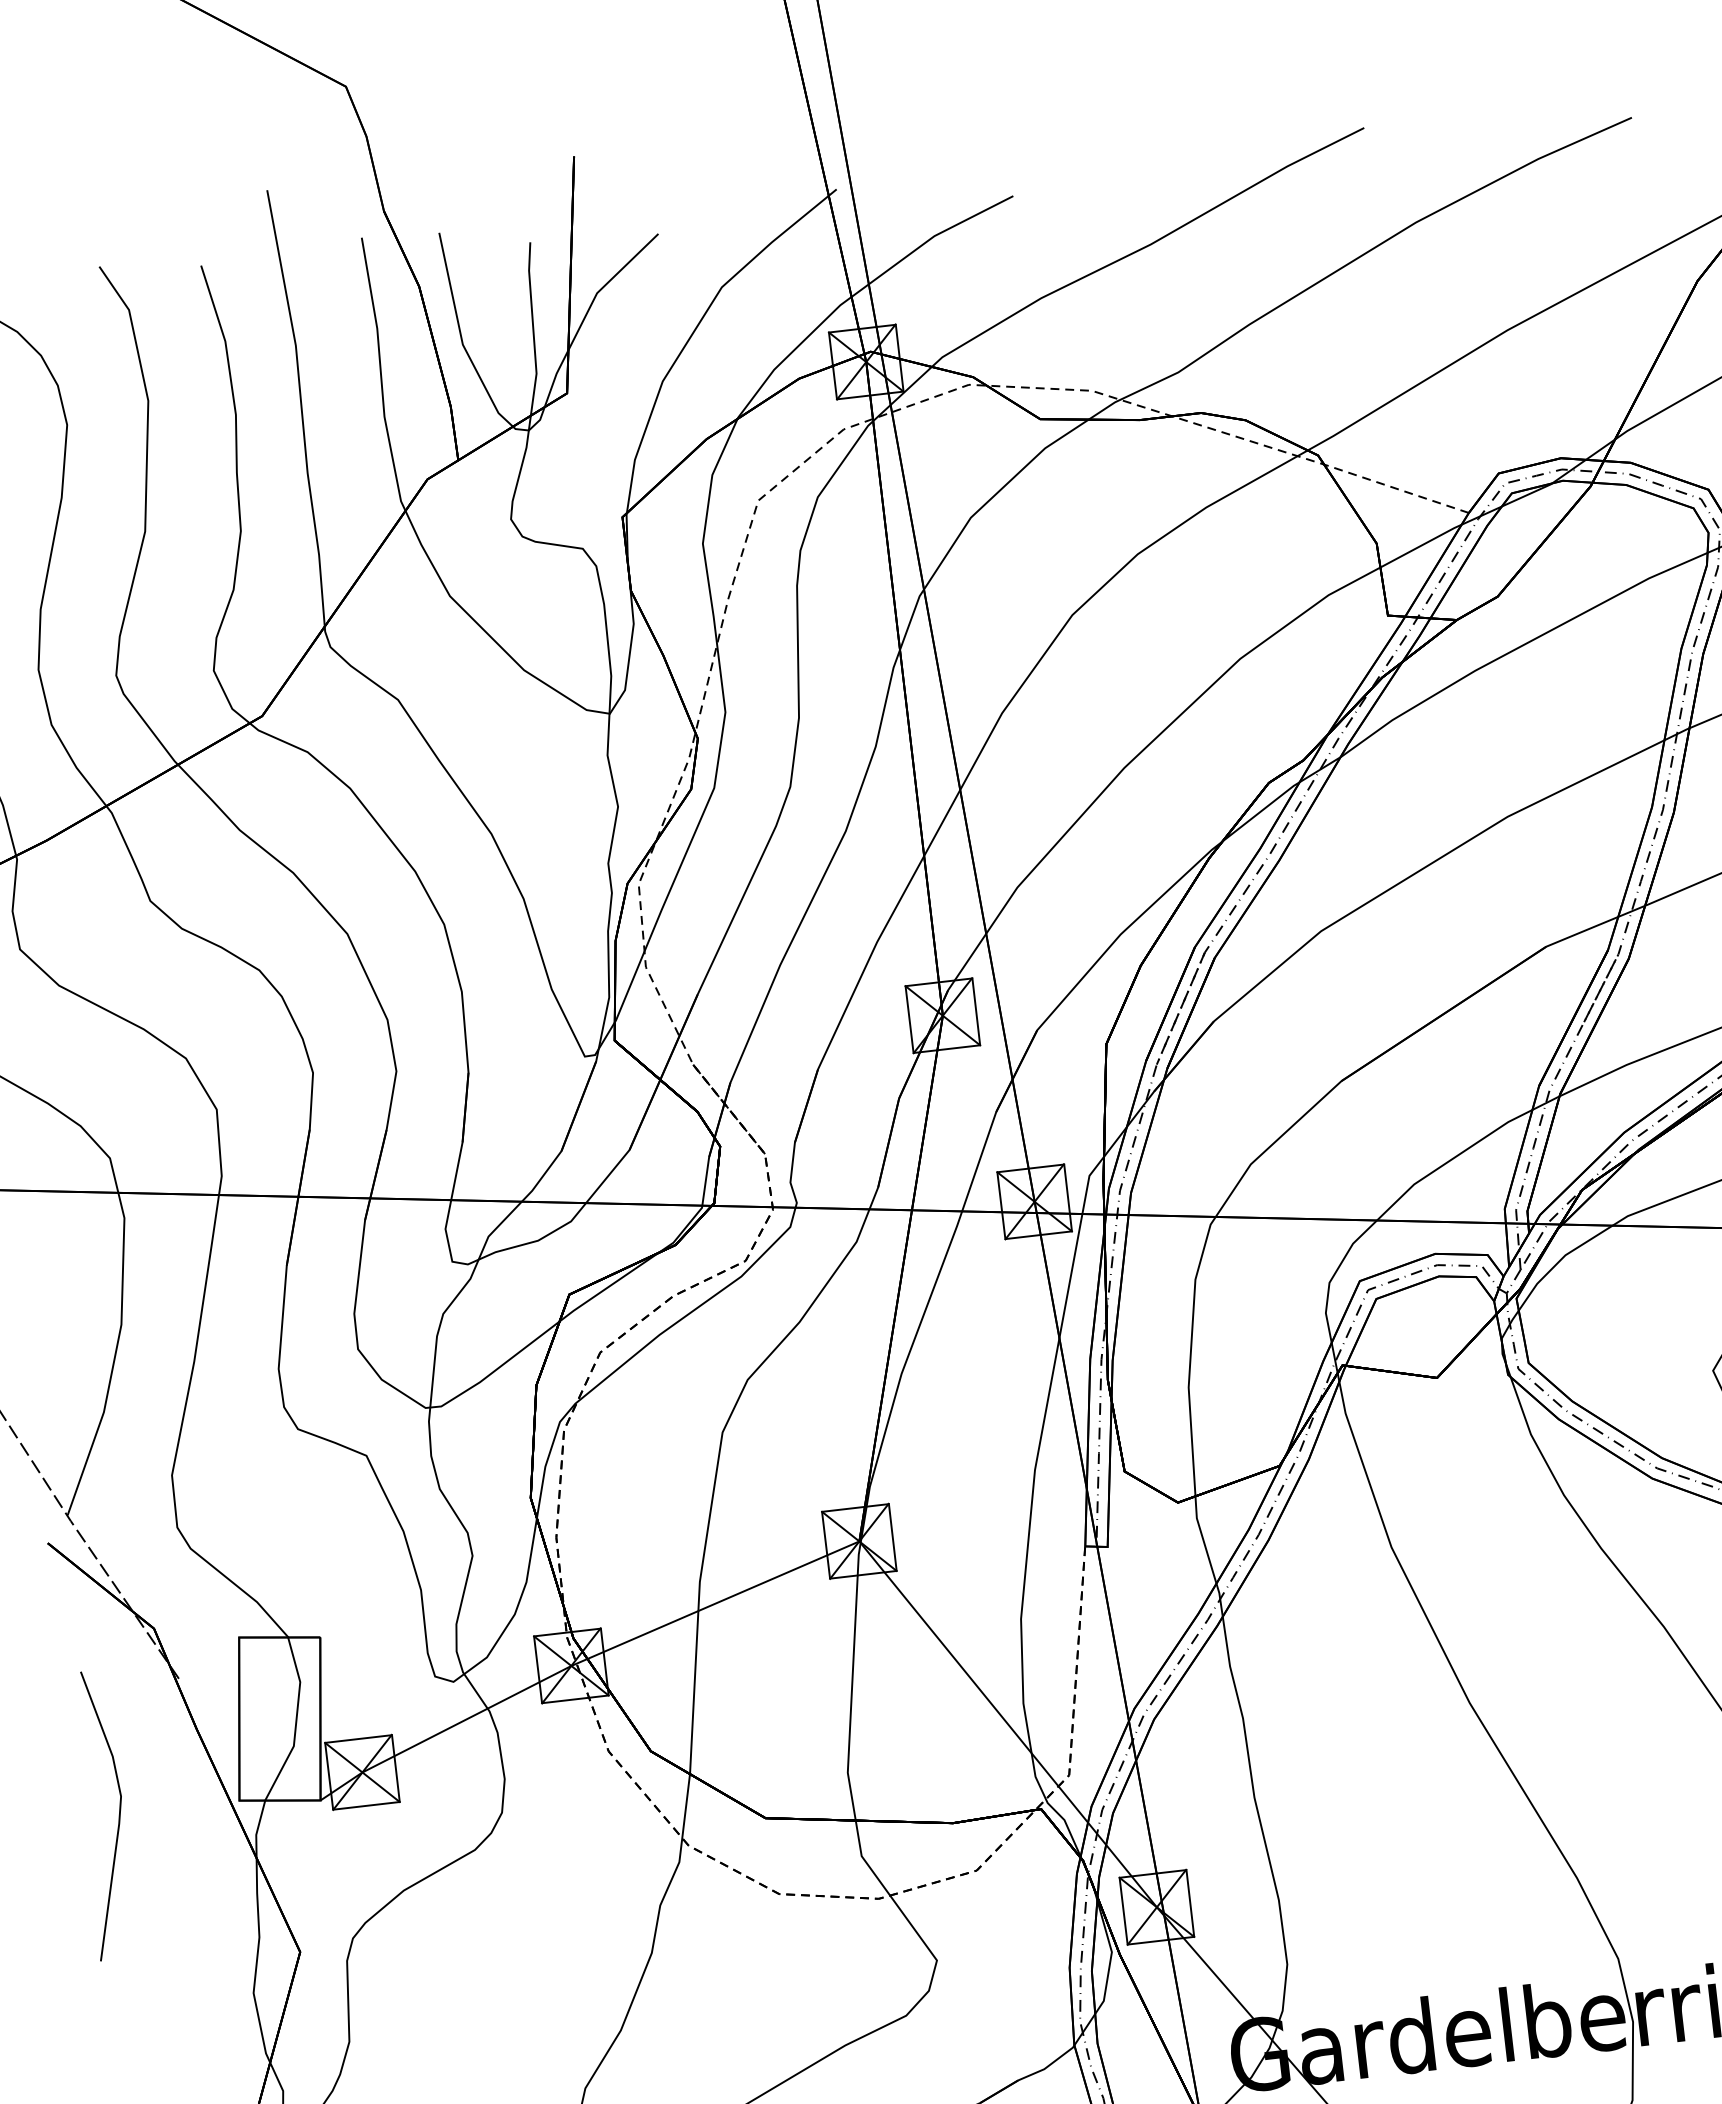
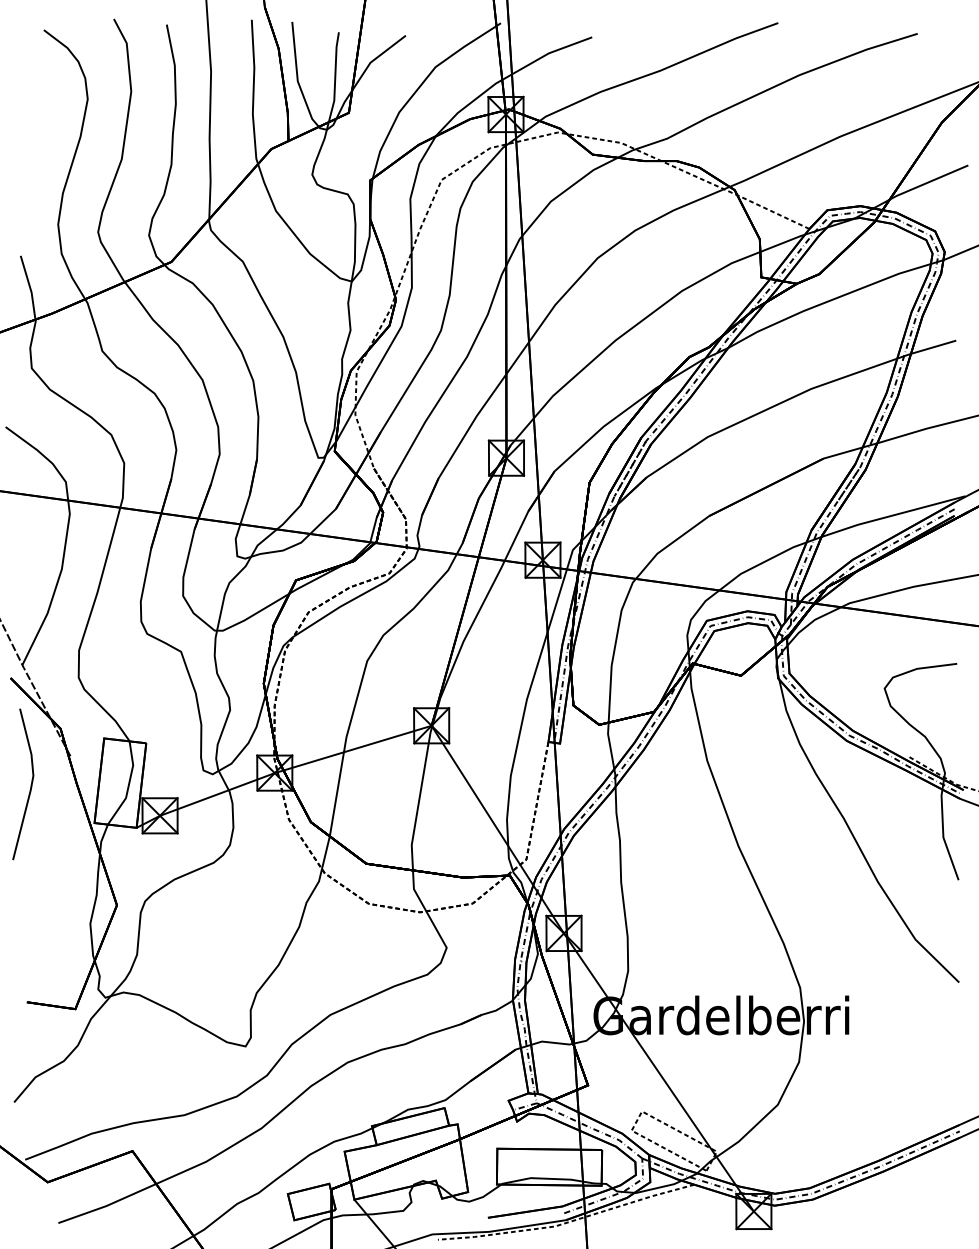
line: (117, 1813) -> (30, 784), moved

